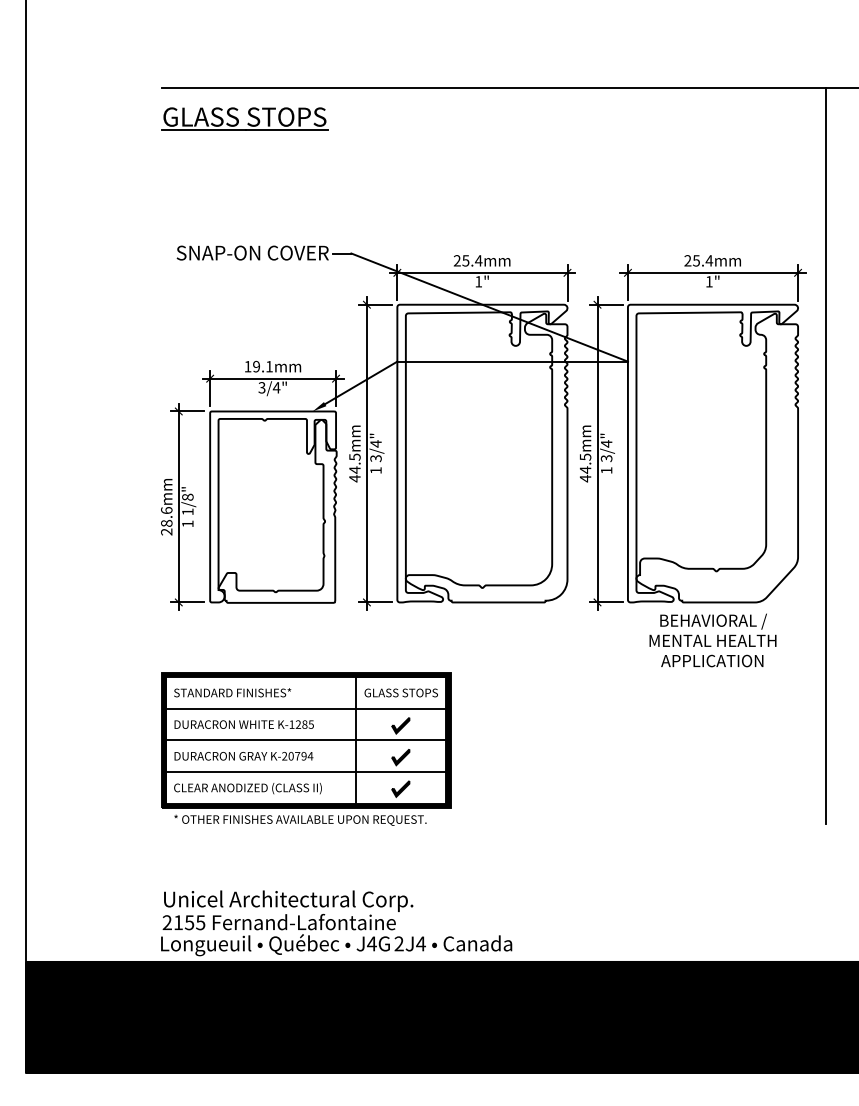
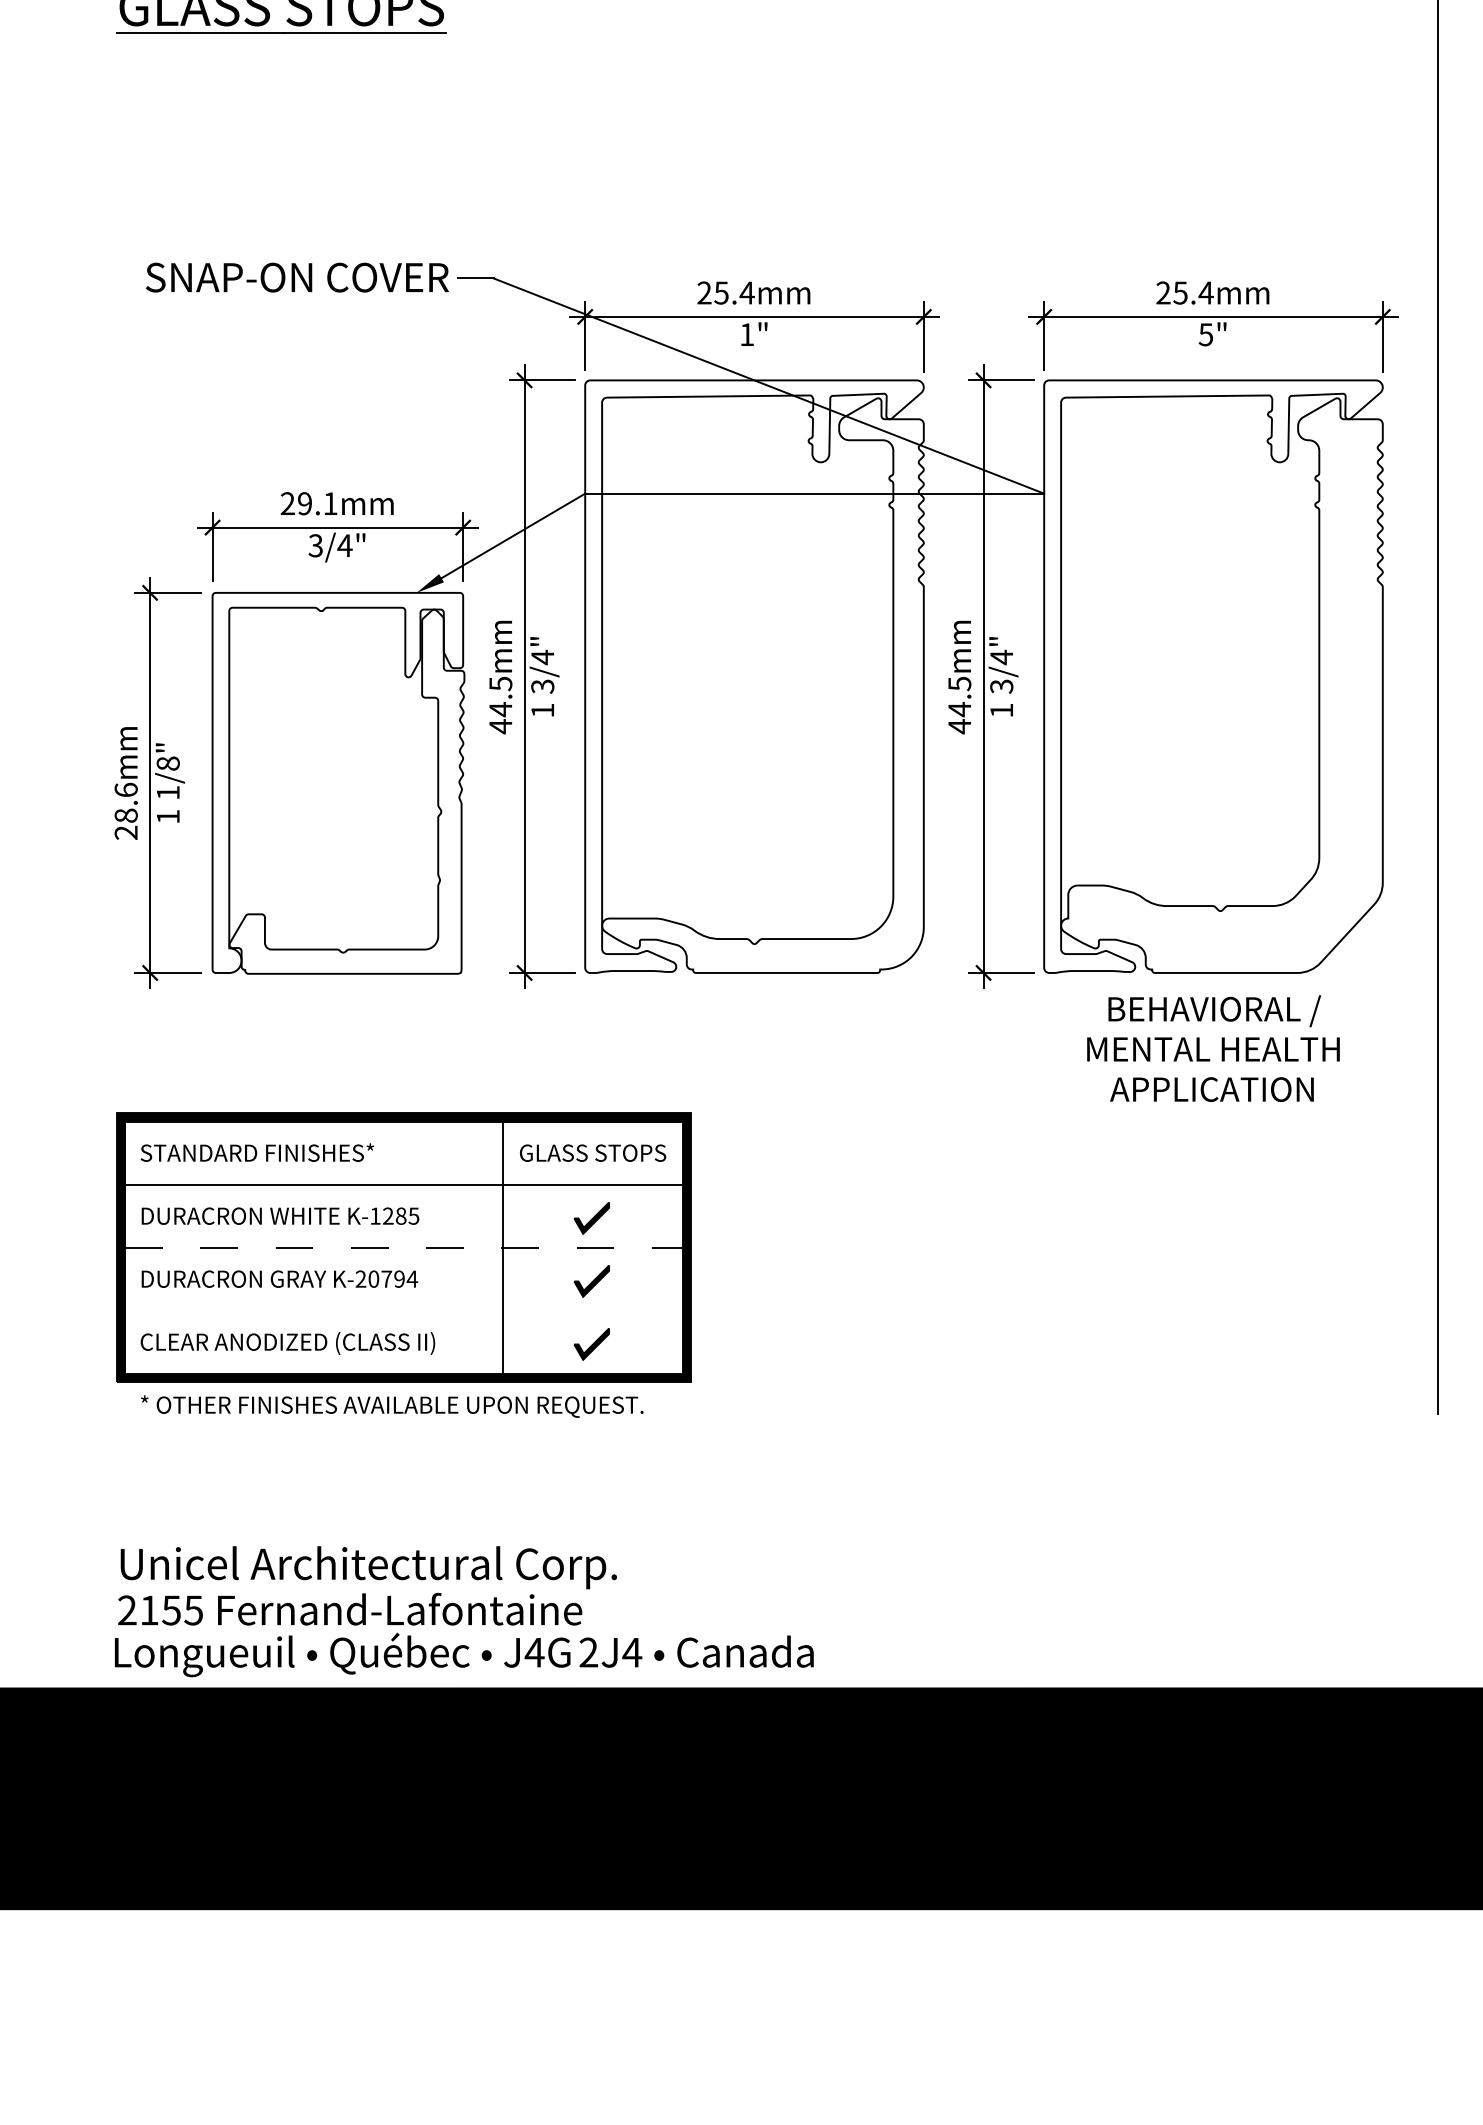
text: (708, 281) -> (1204, 334), 1" -> 5"
text: (247, 366) -> (286, 503), 19.1mm -> 29.1mm
line: (306, 740) -> (404, 1247), solid -> dashed
line: (306, 772) -> (404, 1311), removed

